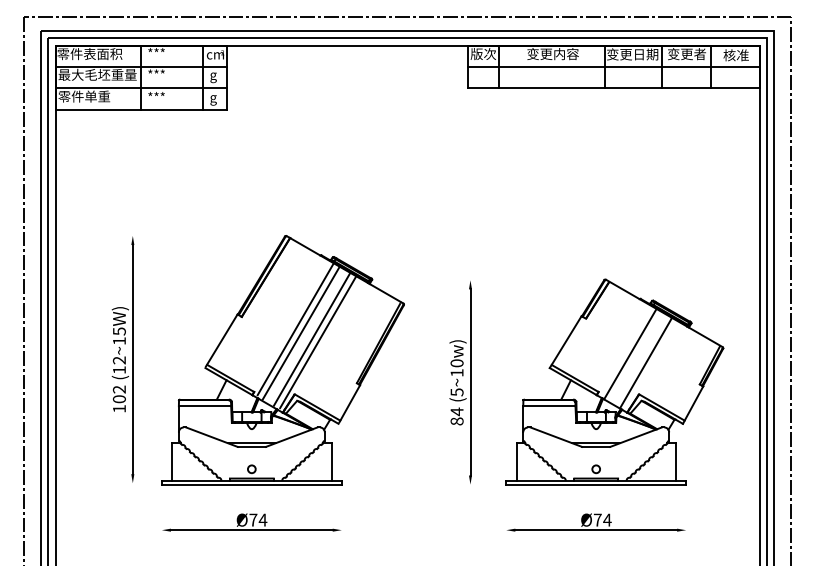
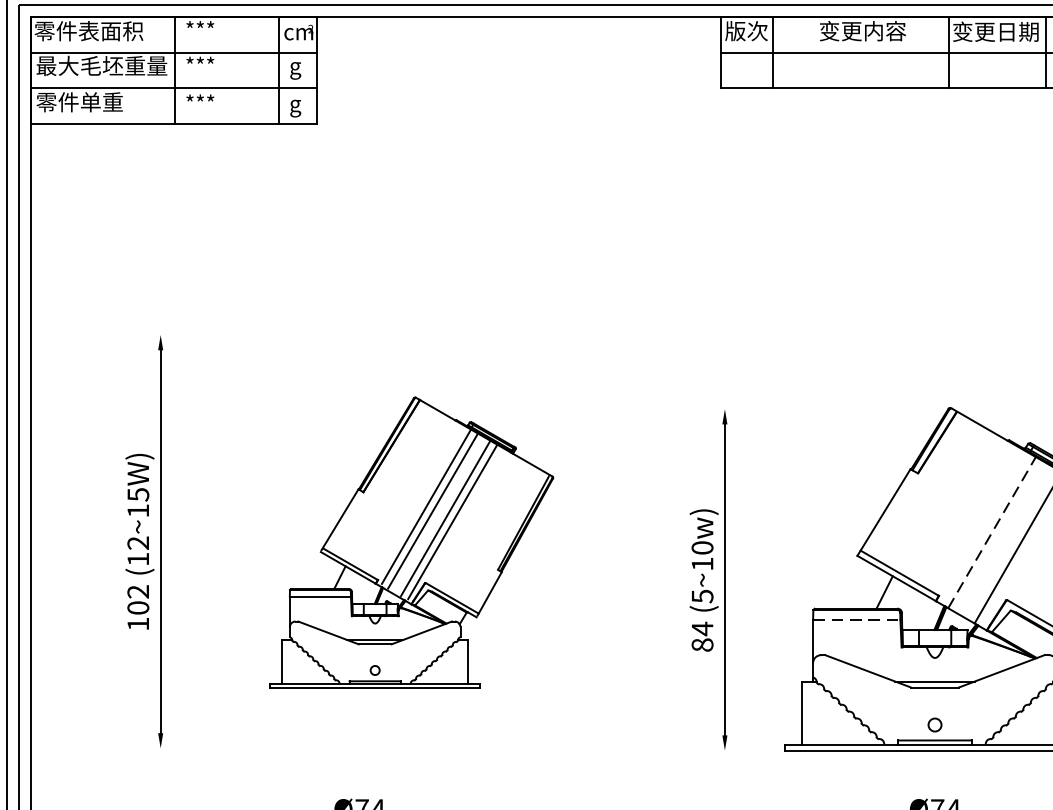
line: (630, 353) -> (992, 531), solid -> dashed
part: (282, 360) -> (410, 543), size x0.7
line: (549, 406) -> (856, 620), solid -> dashed

